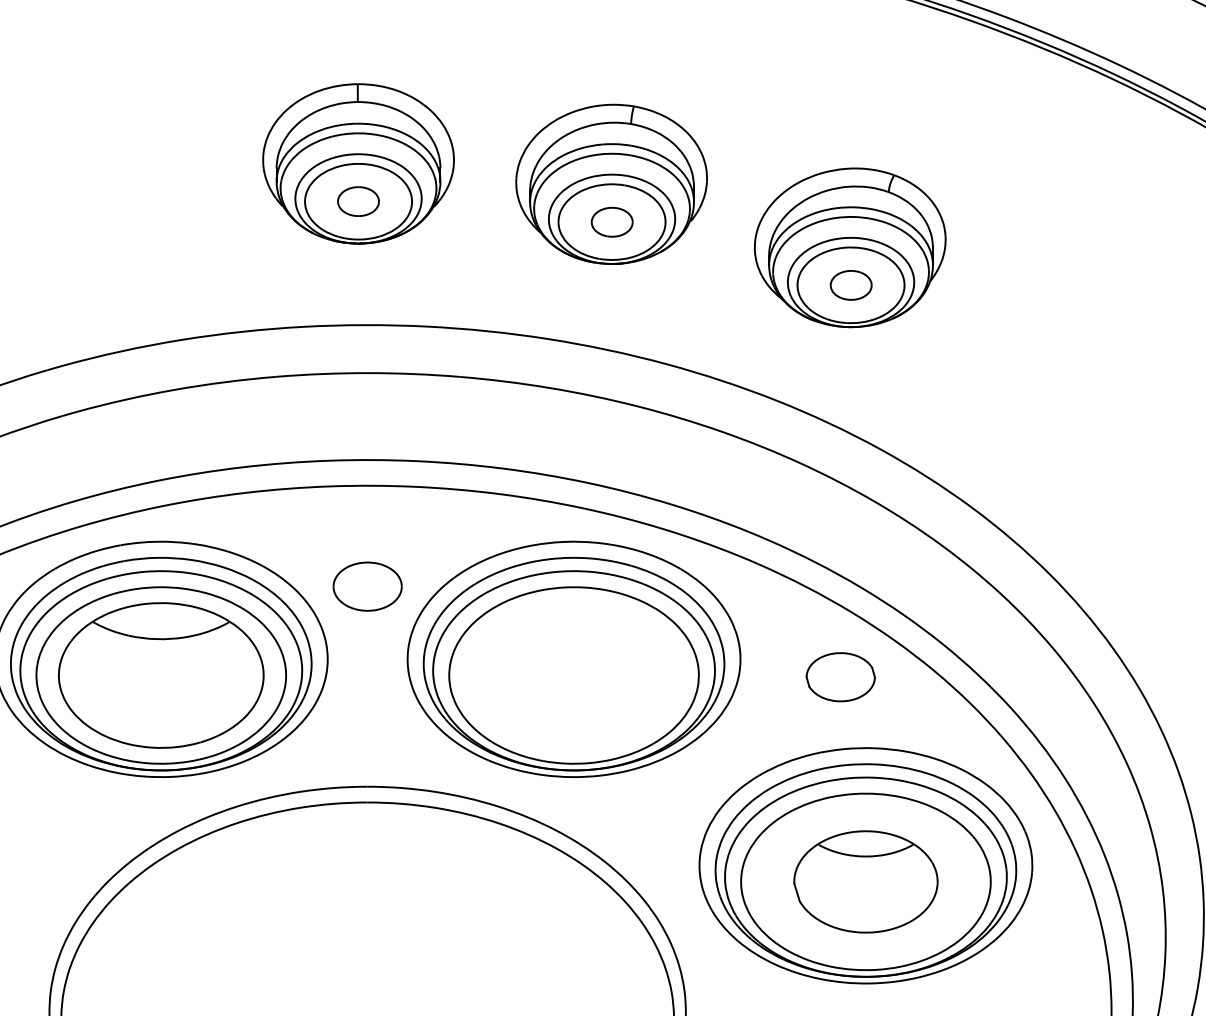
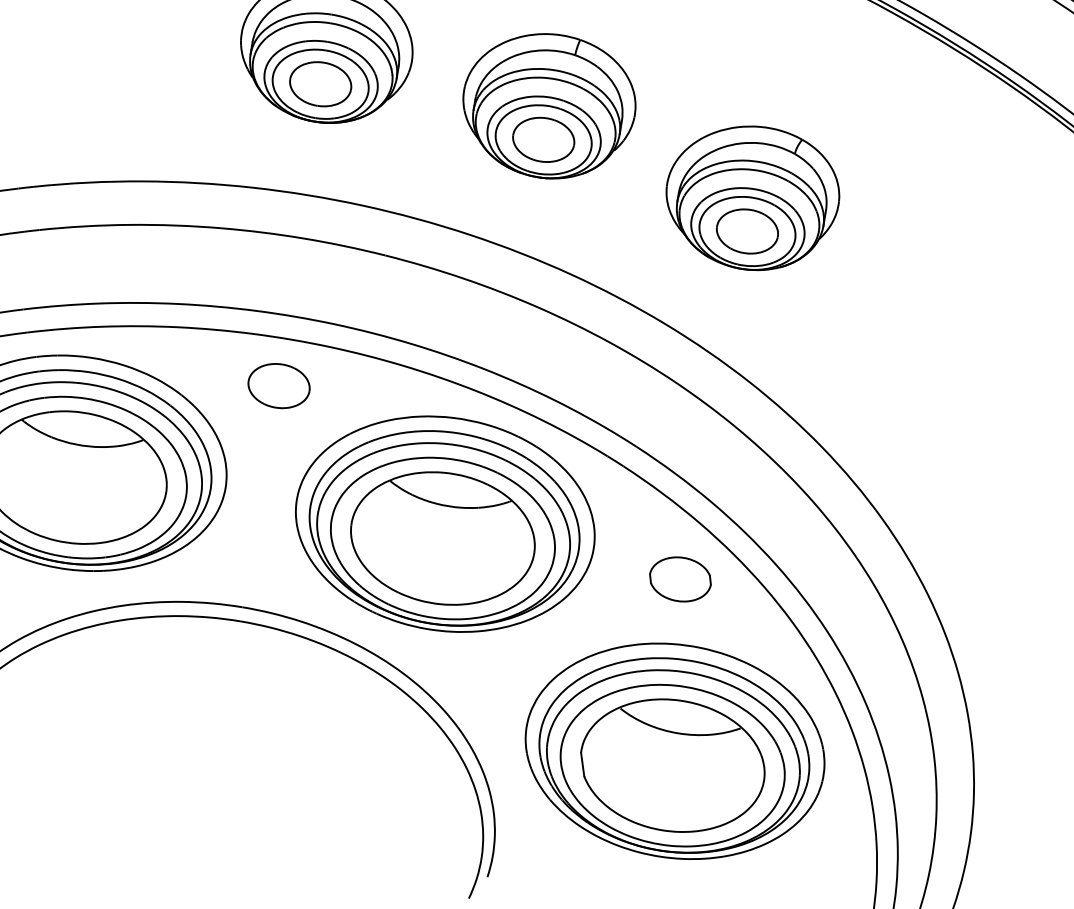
part: (358, 201) -> (320, 84), size x1.67
part: (612, 222) -> (544, 140), size x1.67
part: (851, 285) -> (747, 231), size x1.67
part: (367, 586) -> (278, 385), moved
part: (573, 675) -> (442, 538), added
part: (865, 881) -> (672, 765), size x1.43

